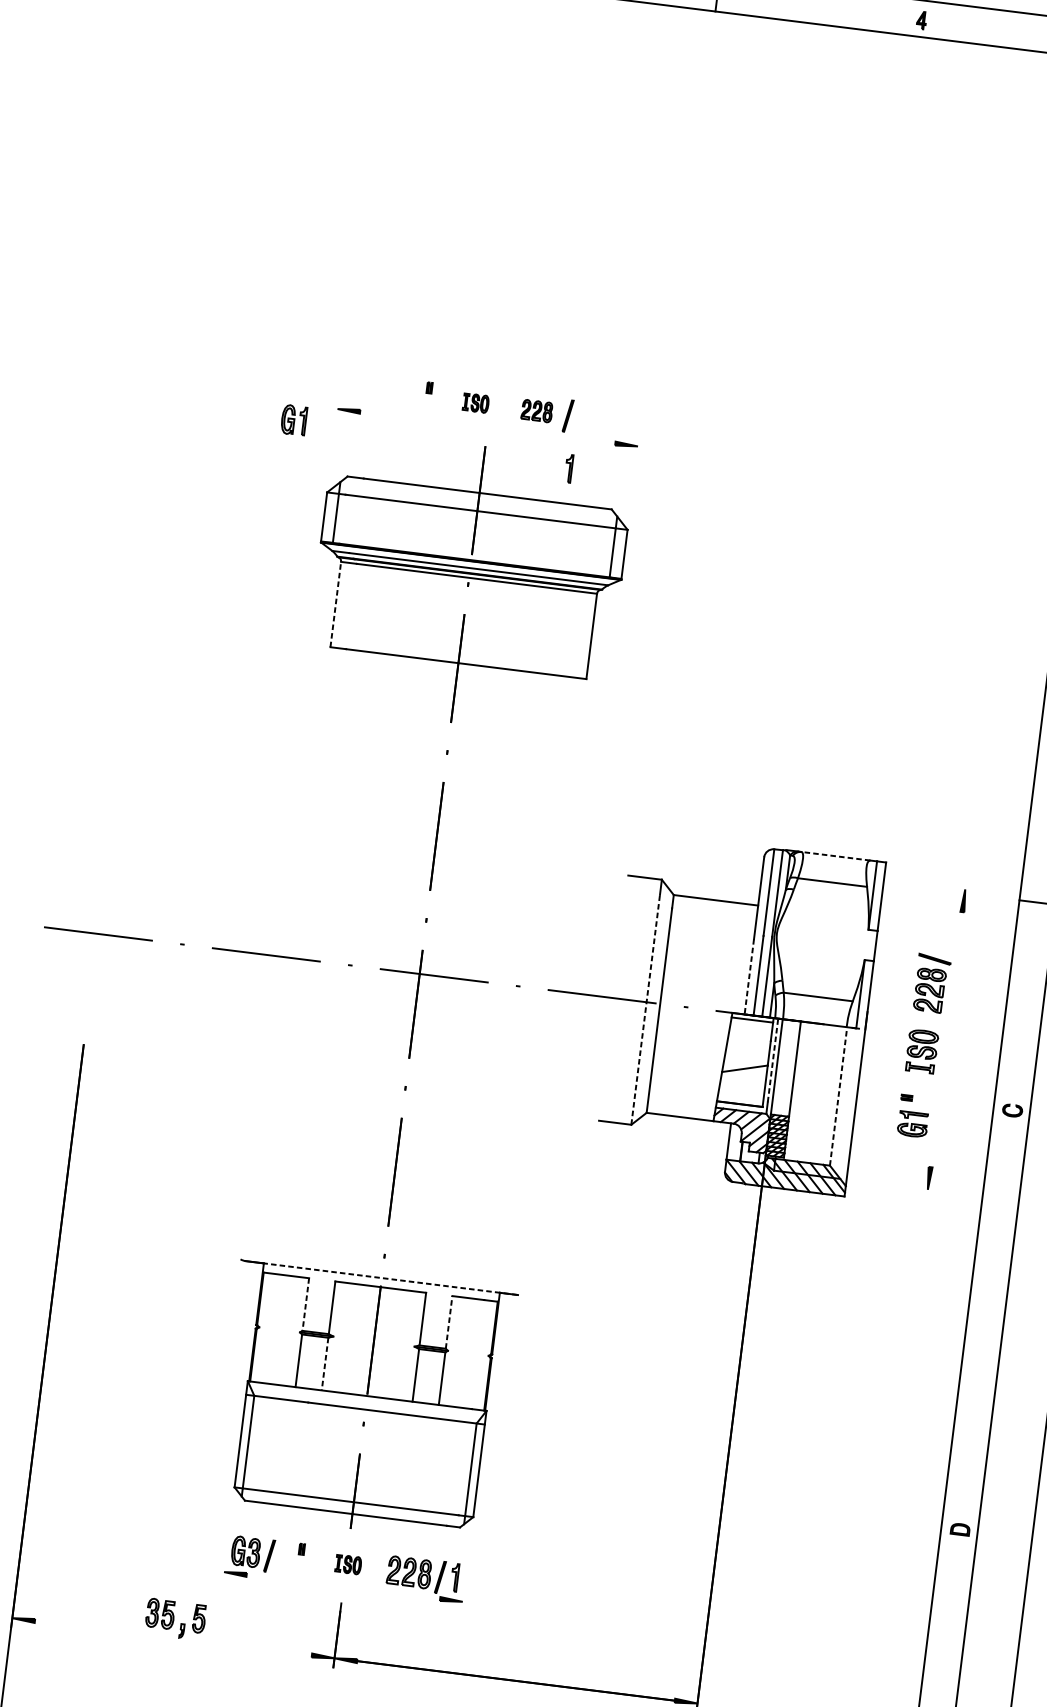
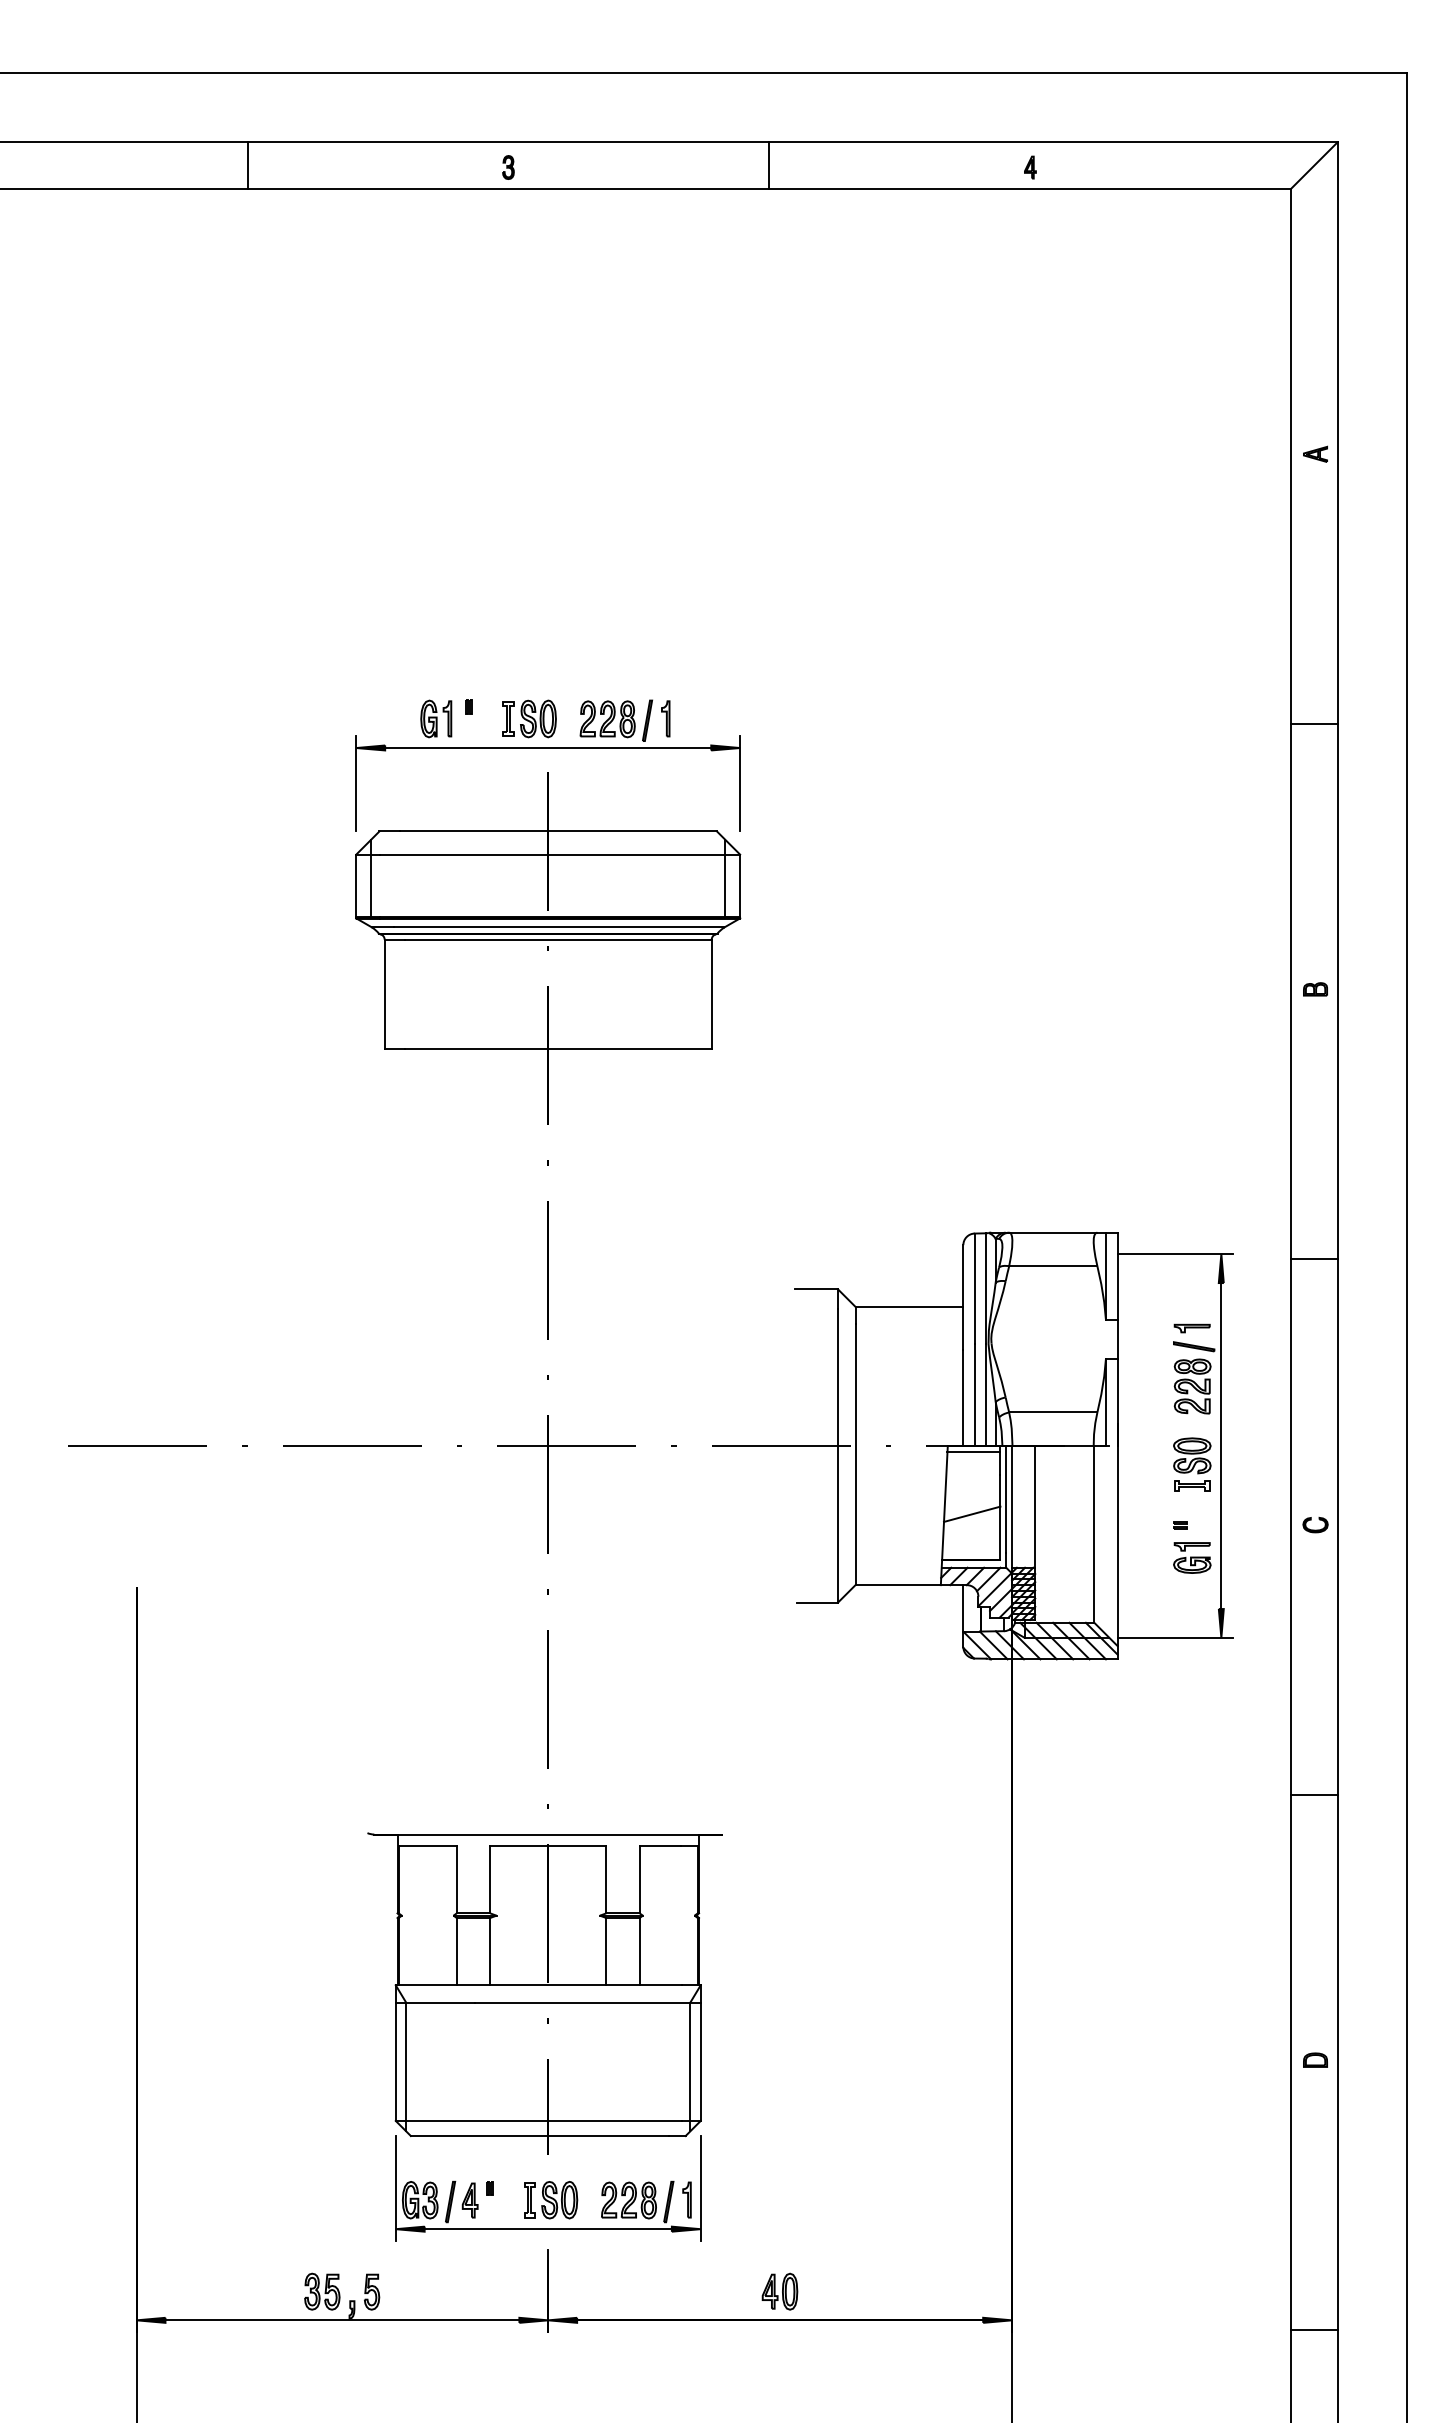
part: (476, 402) -> (529, 718), size x1.67
part: (536, 411) -> (607, 719), size x1.43
part: (294, 419) -> (436, 718), moved
line: (487, 428) -> (548, 748), added
line: (334, 436) -> (356, 783), added
part: (568, 468) -> (665, 718), moved
line: (634, 474) -> (740, 783), added
line: (335, 604) -> (384, 994), dashed -> solid
line: (835, 856) -> (1052, 1232), dashed -> solid
line: (928, 885) -> (1174, 1254), added
part: (934, 944) -> (1191, 1328), added
line: (749, 977) -> (963, 1398), dashed -> solid
line: (645, 1009) -> (838, 1455), dashed -> solid
line: (946, 1040) -> (1221, 1446), added
line: (773, 1059) -> (1006, 1498), dashed -> solid
line: (838, 1095) -> (1094, 1533), dashed -> solid
line: (891, 1184) -> (1174, 1637), added
line: (390, 1279) -> (559, 1834), dashed -> solid
line: (305, 1304) -> (456, 1879), dashed -> solid
line: (985, 1321) -> (1314, 1794), added
line: (448, 1322) -> (639, 1879), dashed -> solid
line: (325, 1364) -> (490, 1951), dashed -> solid
line: (227, 1540) -> (395, 2188), added
part: (284, 1556) -> (469, 2200), added
part: (348, 1564) -> (551, 2200), size x1.67
line: (466, 1569) -> (700, 2188), added
line: (342, 1587) -> (547, 2229), added
line: (173, 1638) -> (342, 2320), added
part: (518, 1658) -> (779, 2291), added

